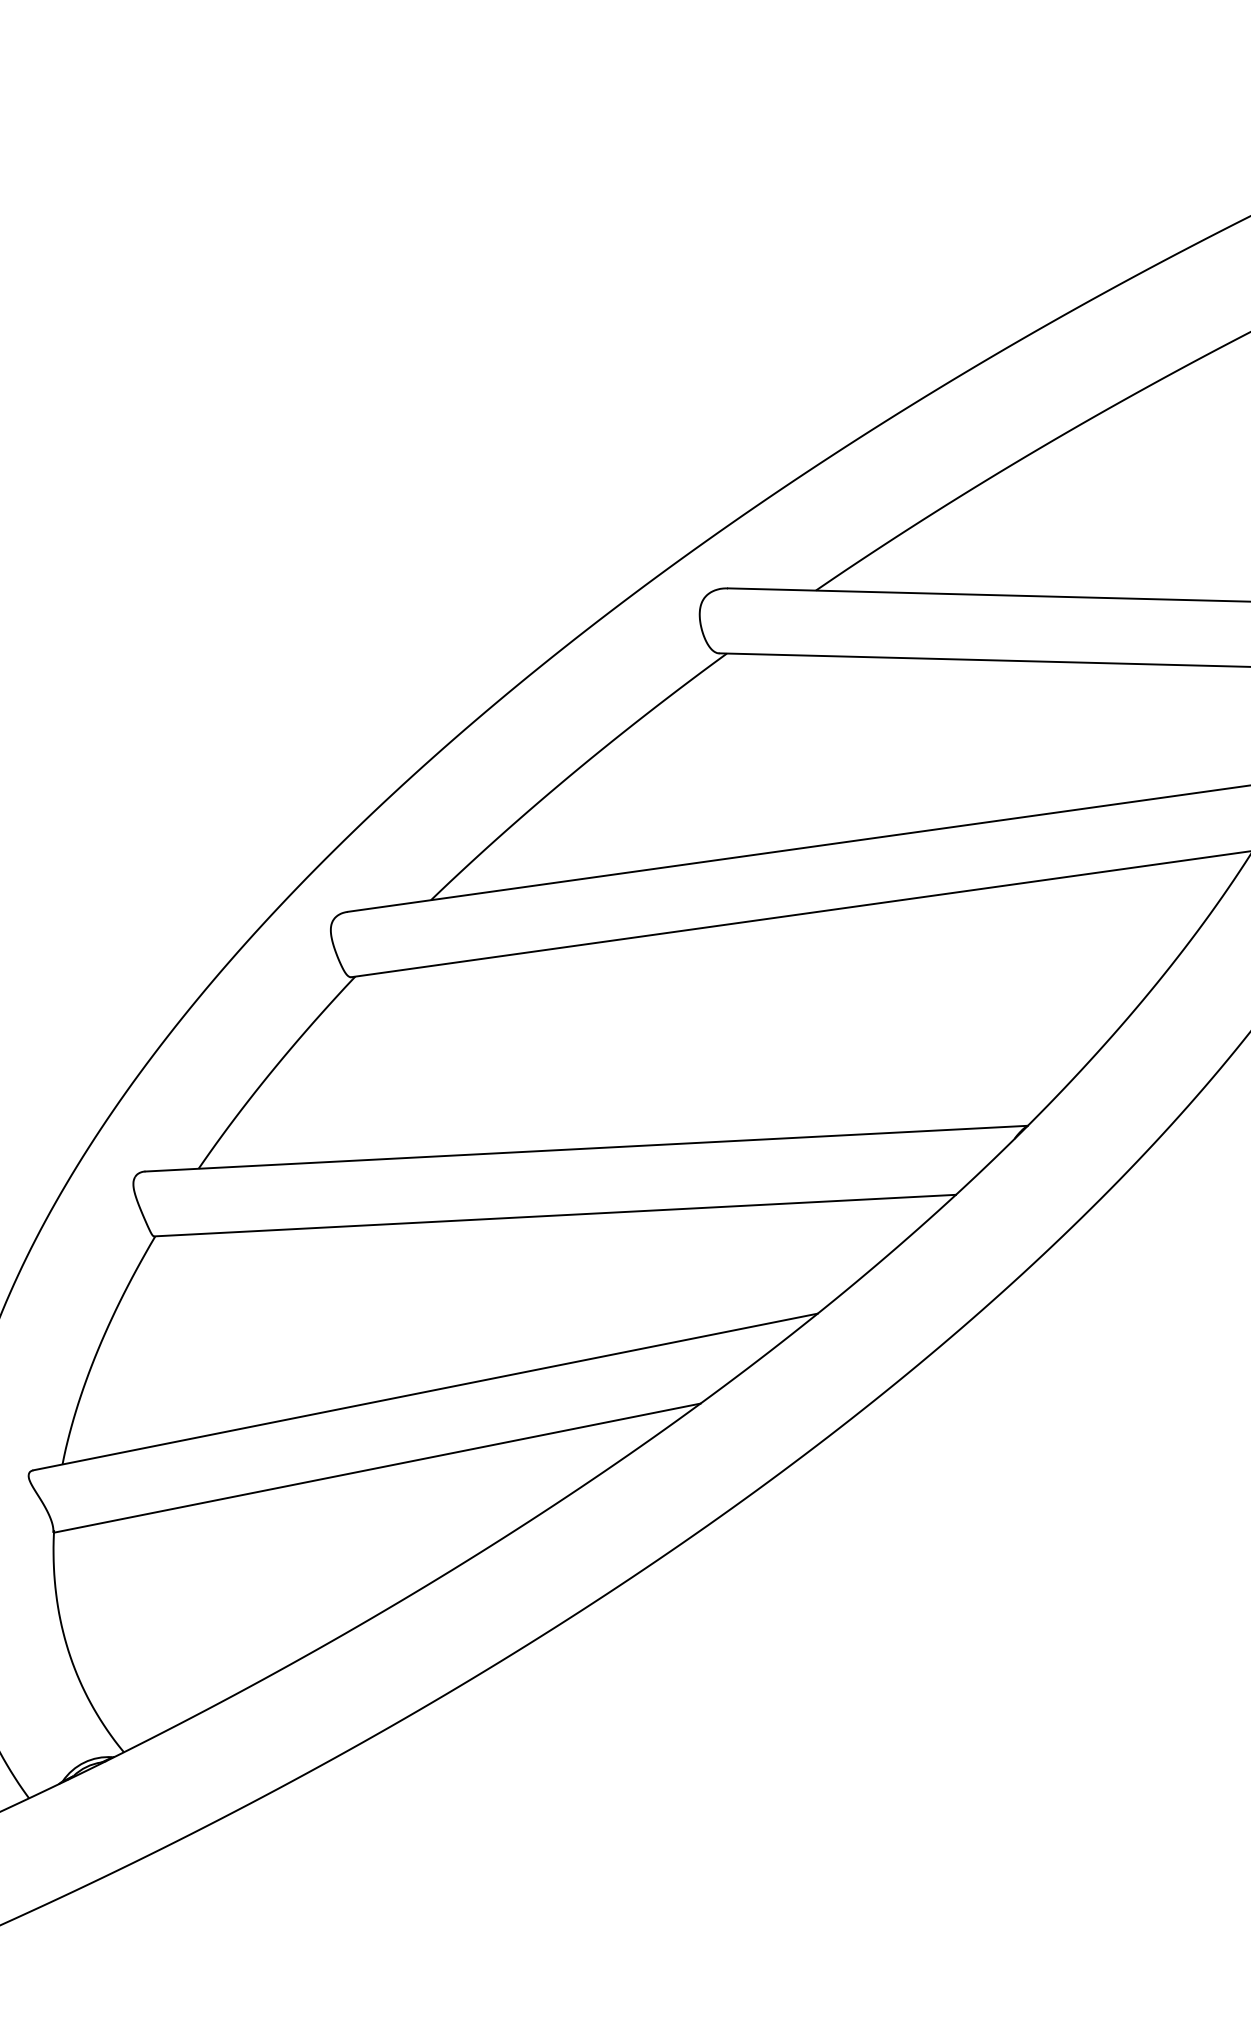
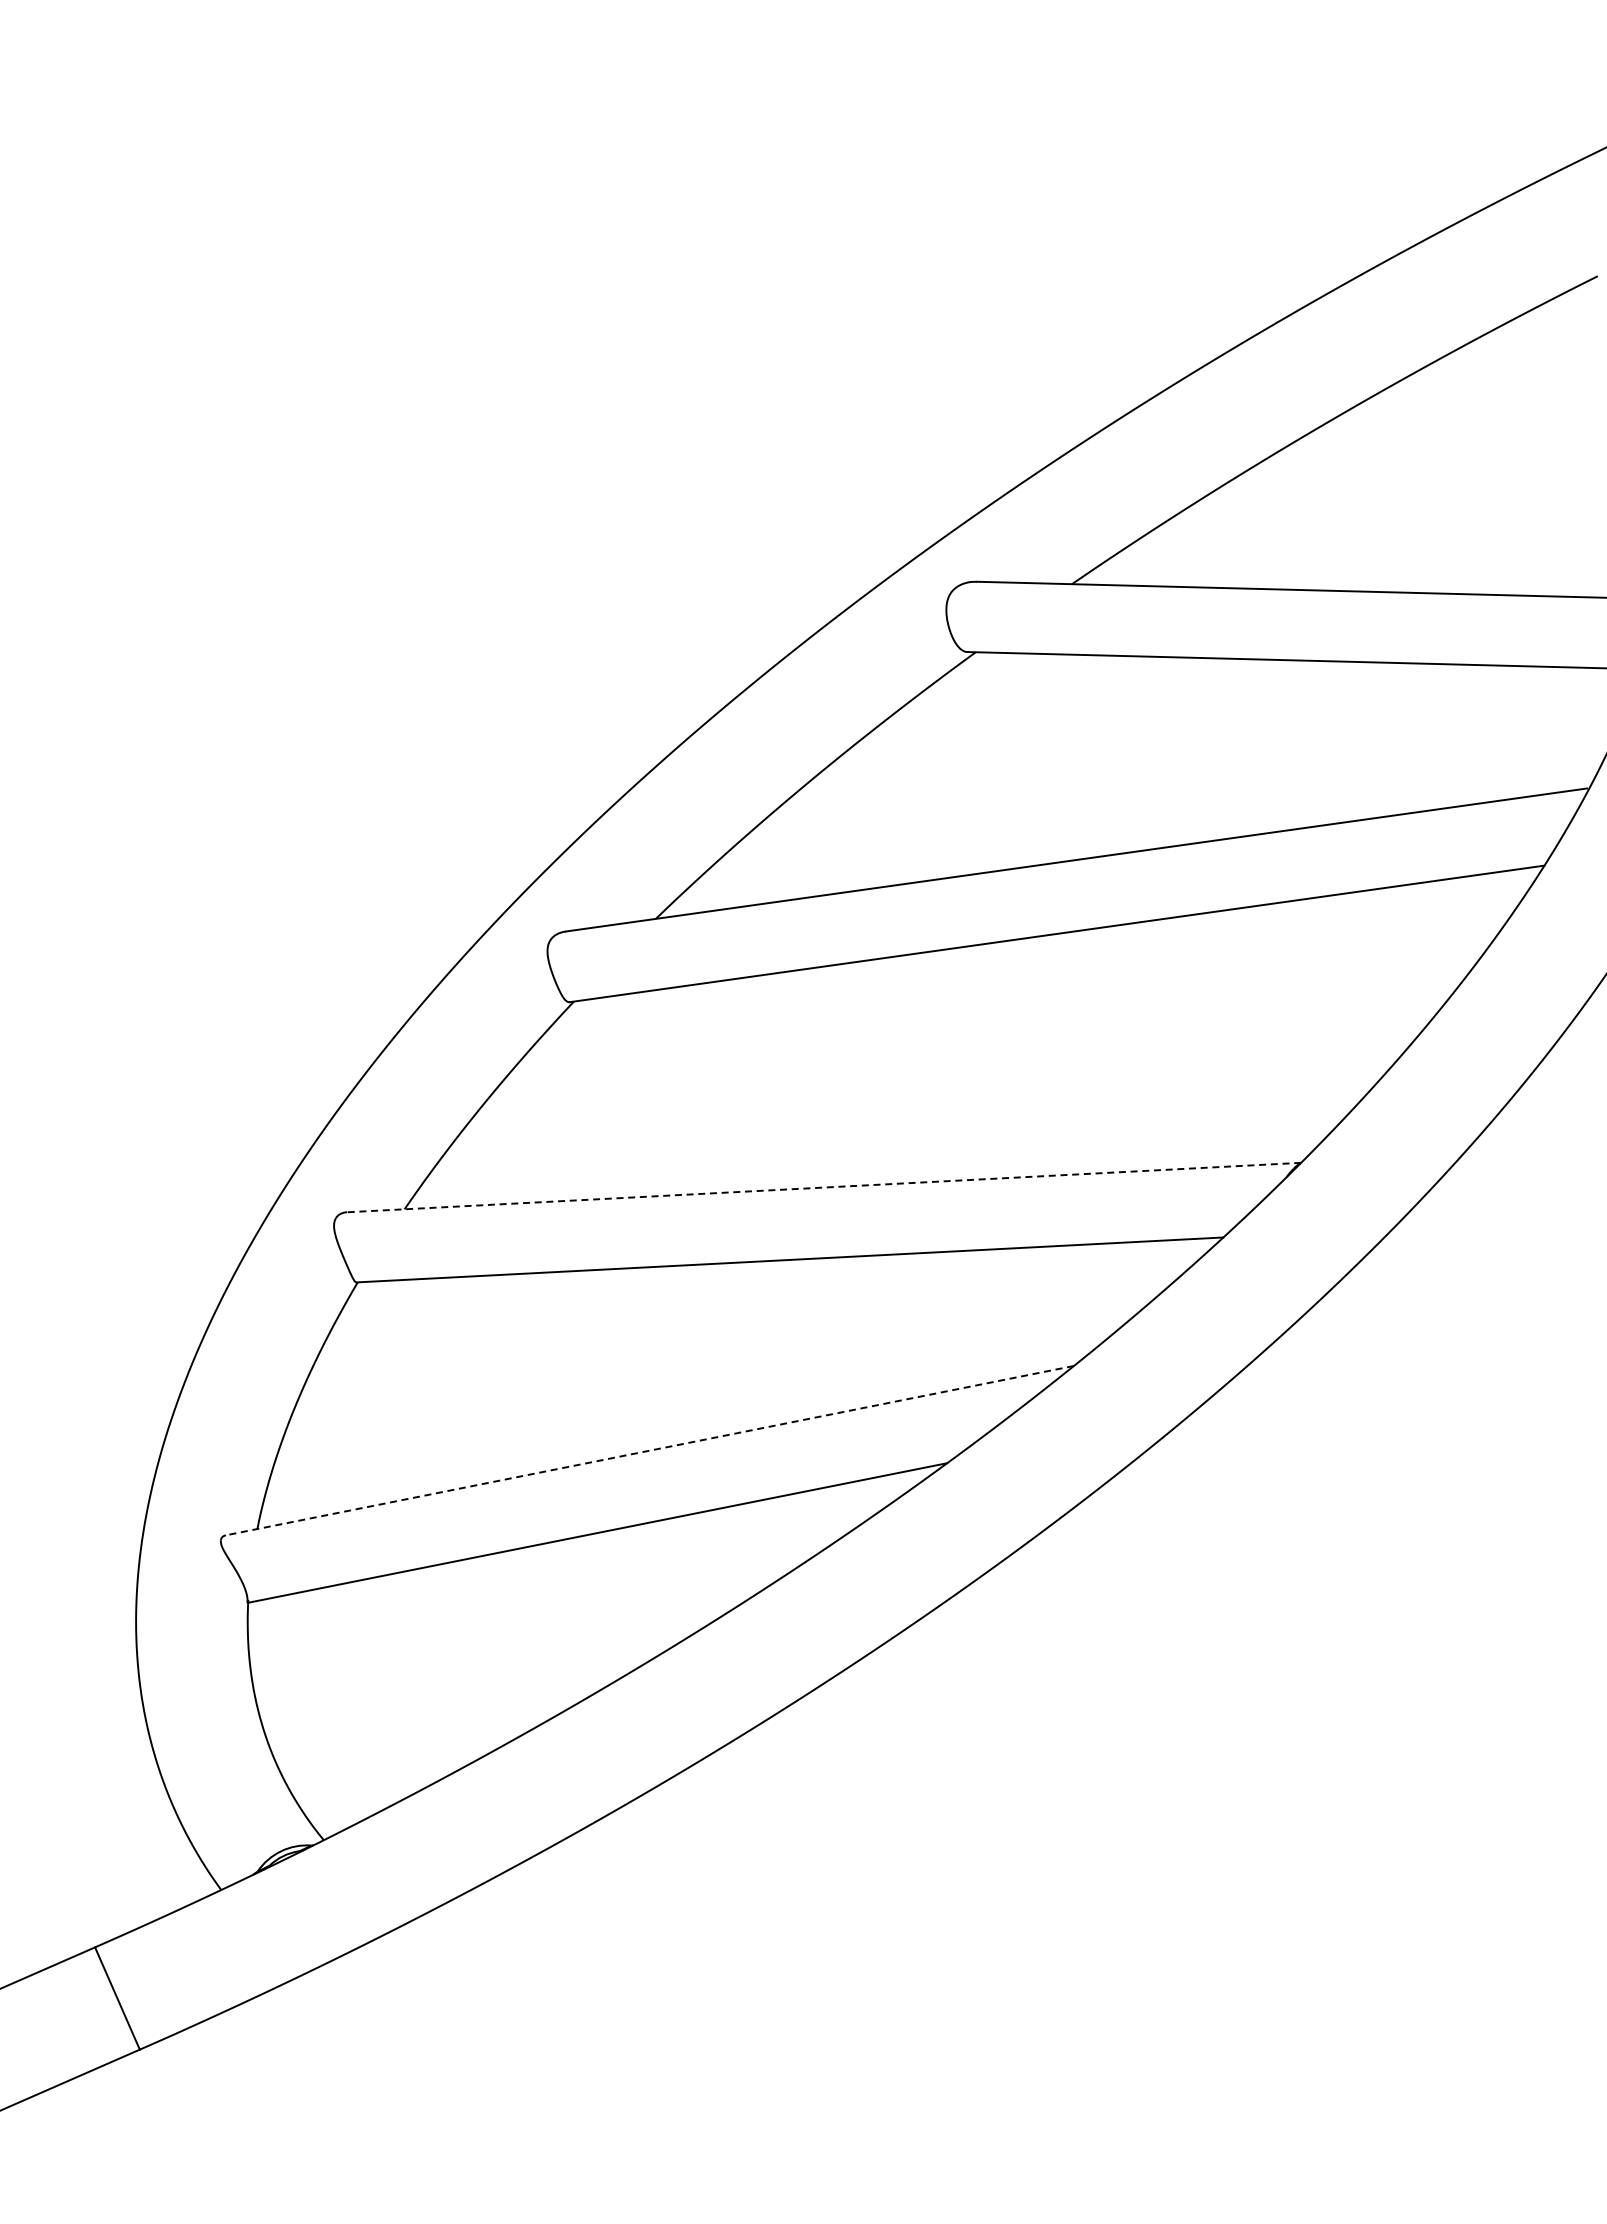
line: (587, 1148) -> (824, 1187), solid -> dashed
line: (425, 1391) -> (649, 1450), solid -> dashed

